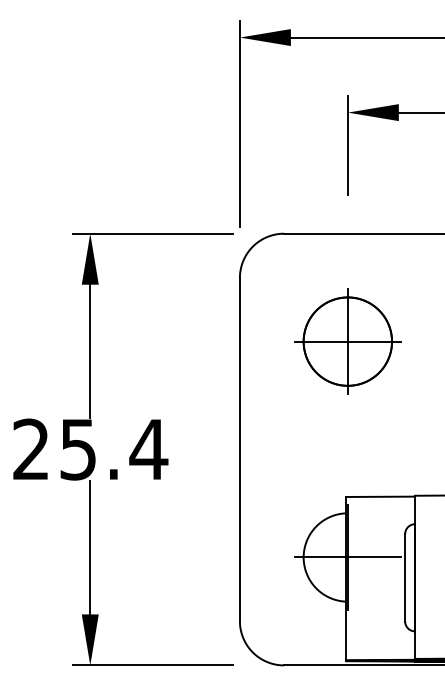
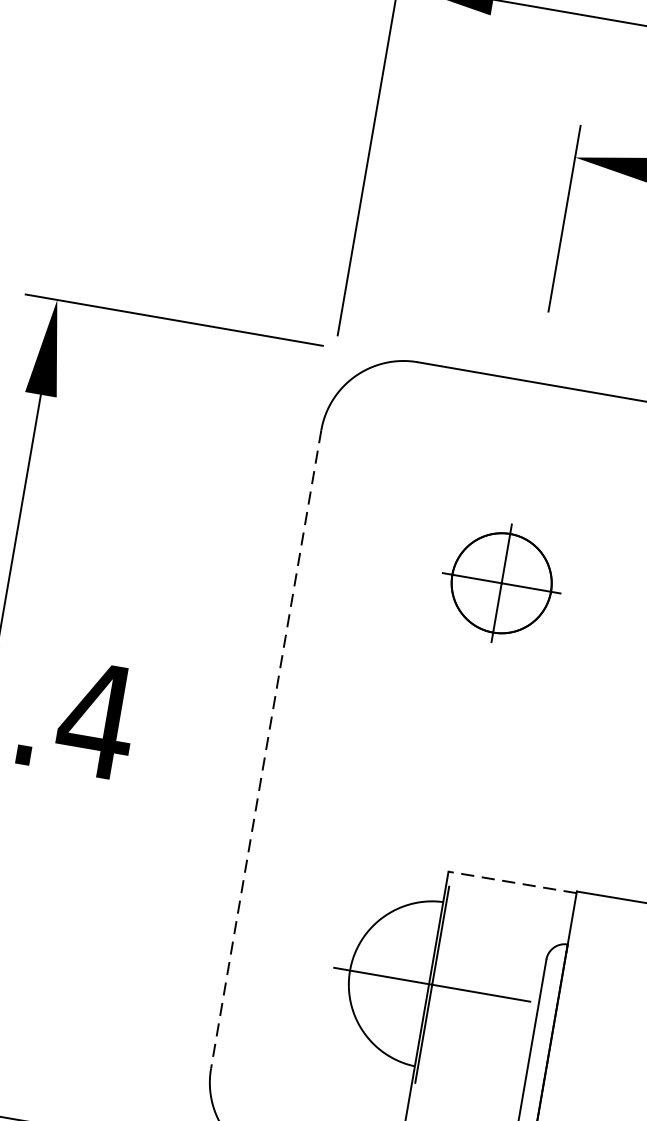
part: (347, 341) -> (500, 582), size x0.6
line: (239, 449) -> (265, 749), solid -> dashed
line: (380, 496) -> (512, 881), solid -> dashed

